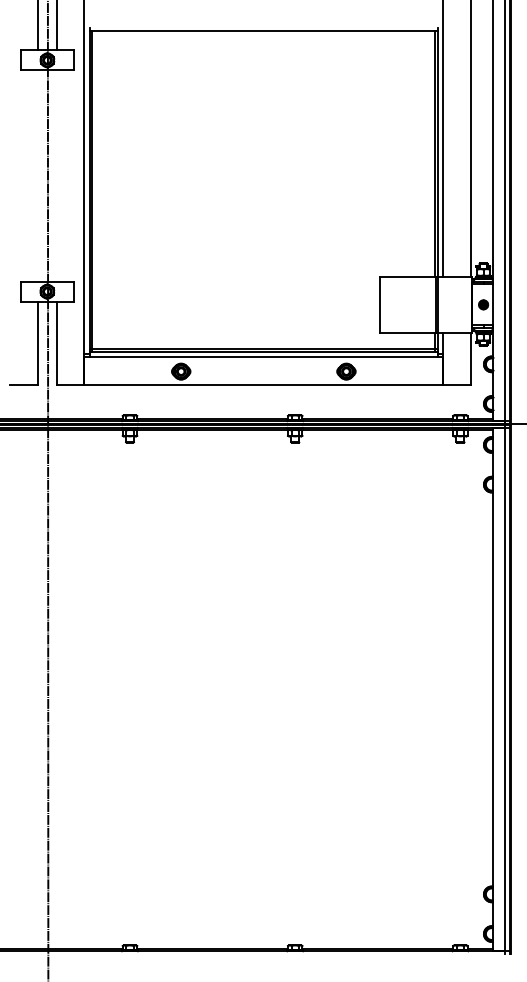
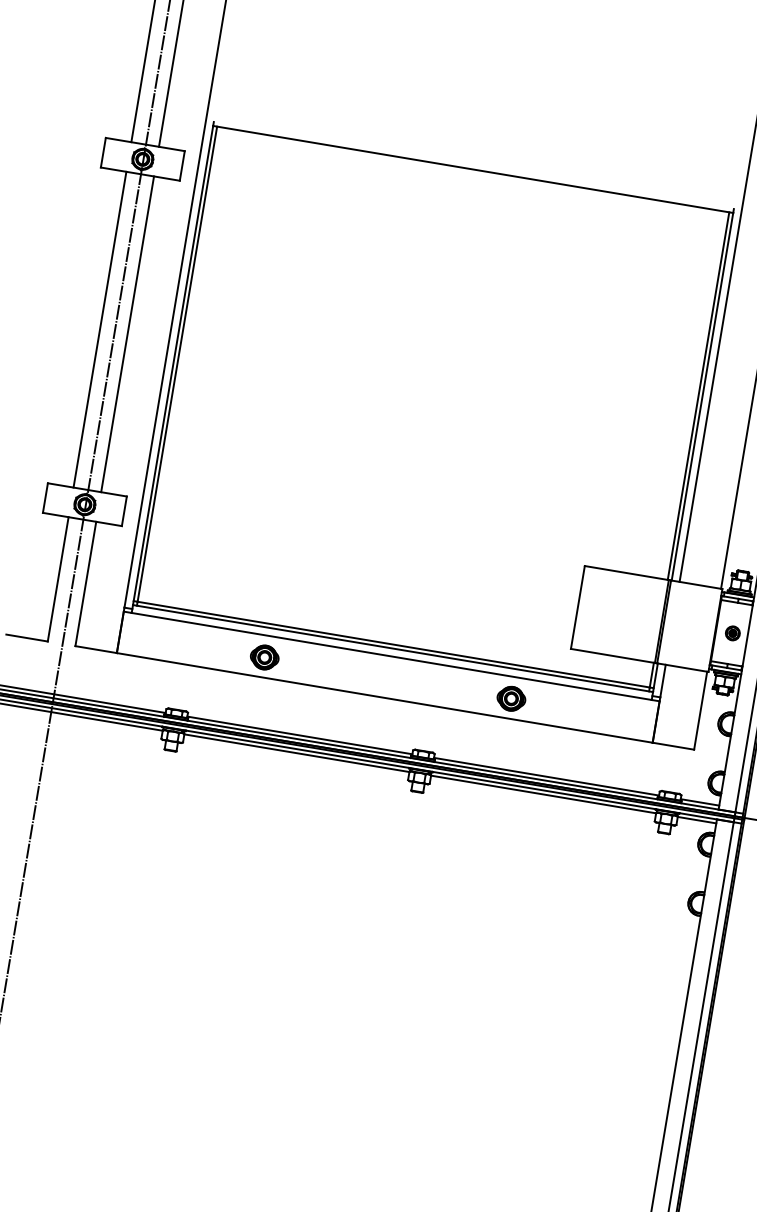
line: (38, 175) -> (100, 329), added
line: (56, 175) -> (127, 333), added

